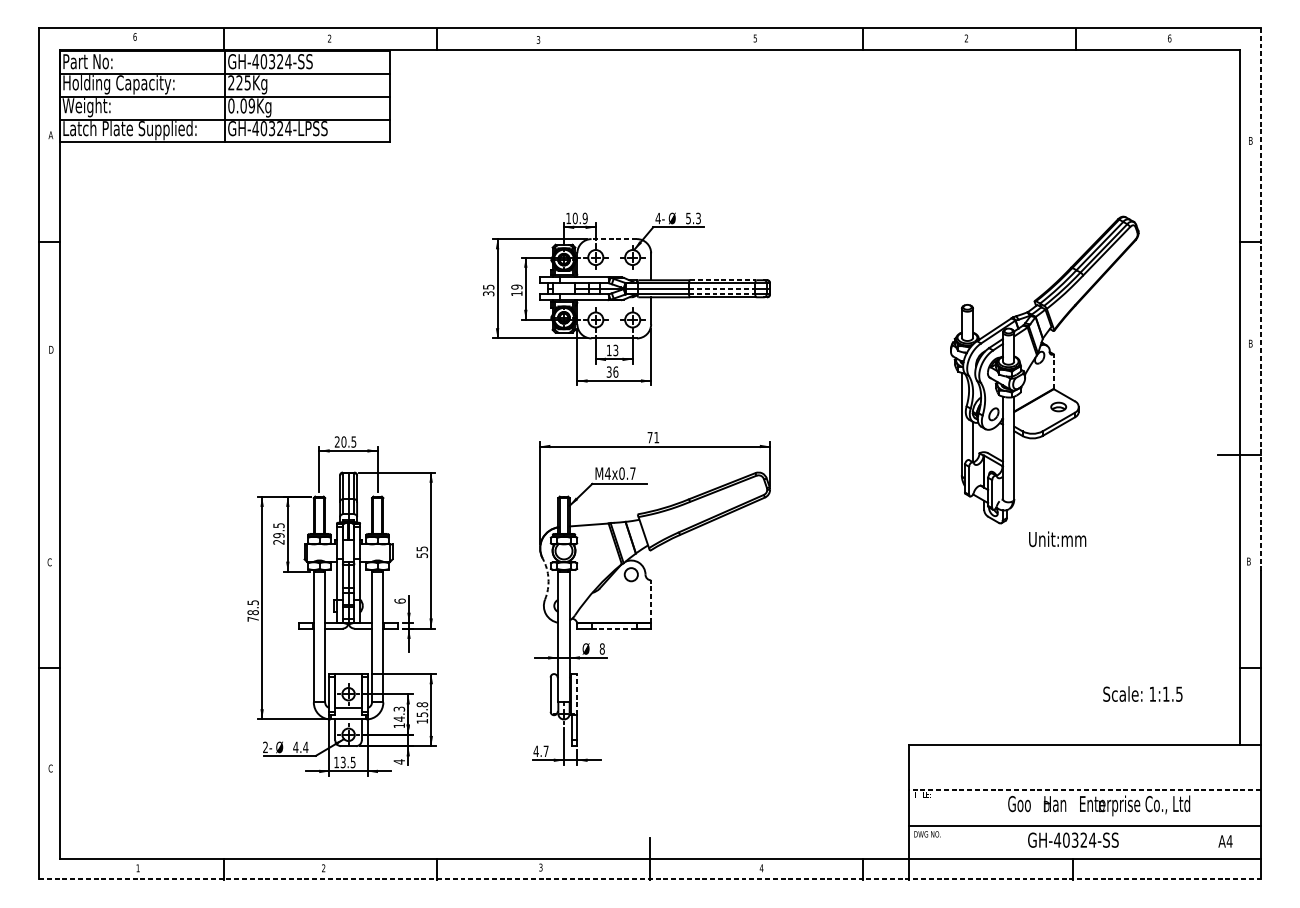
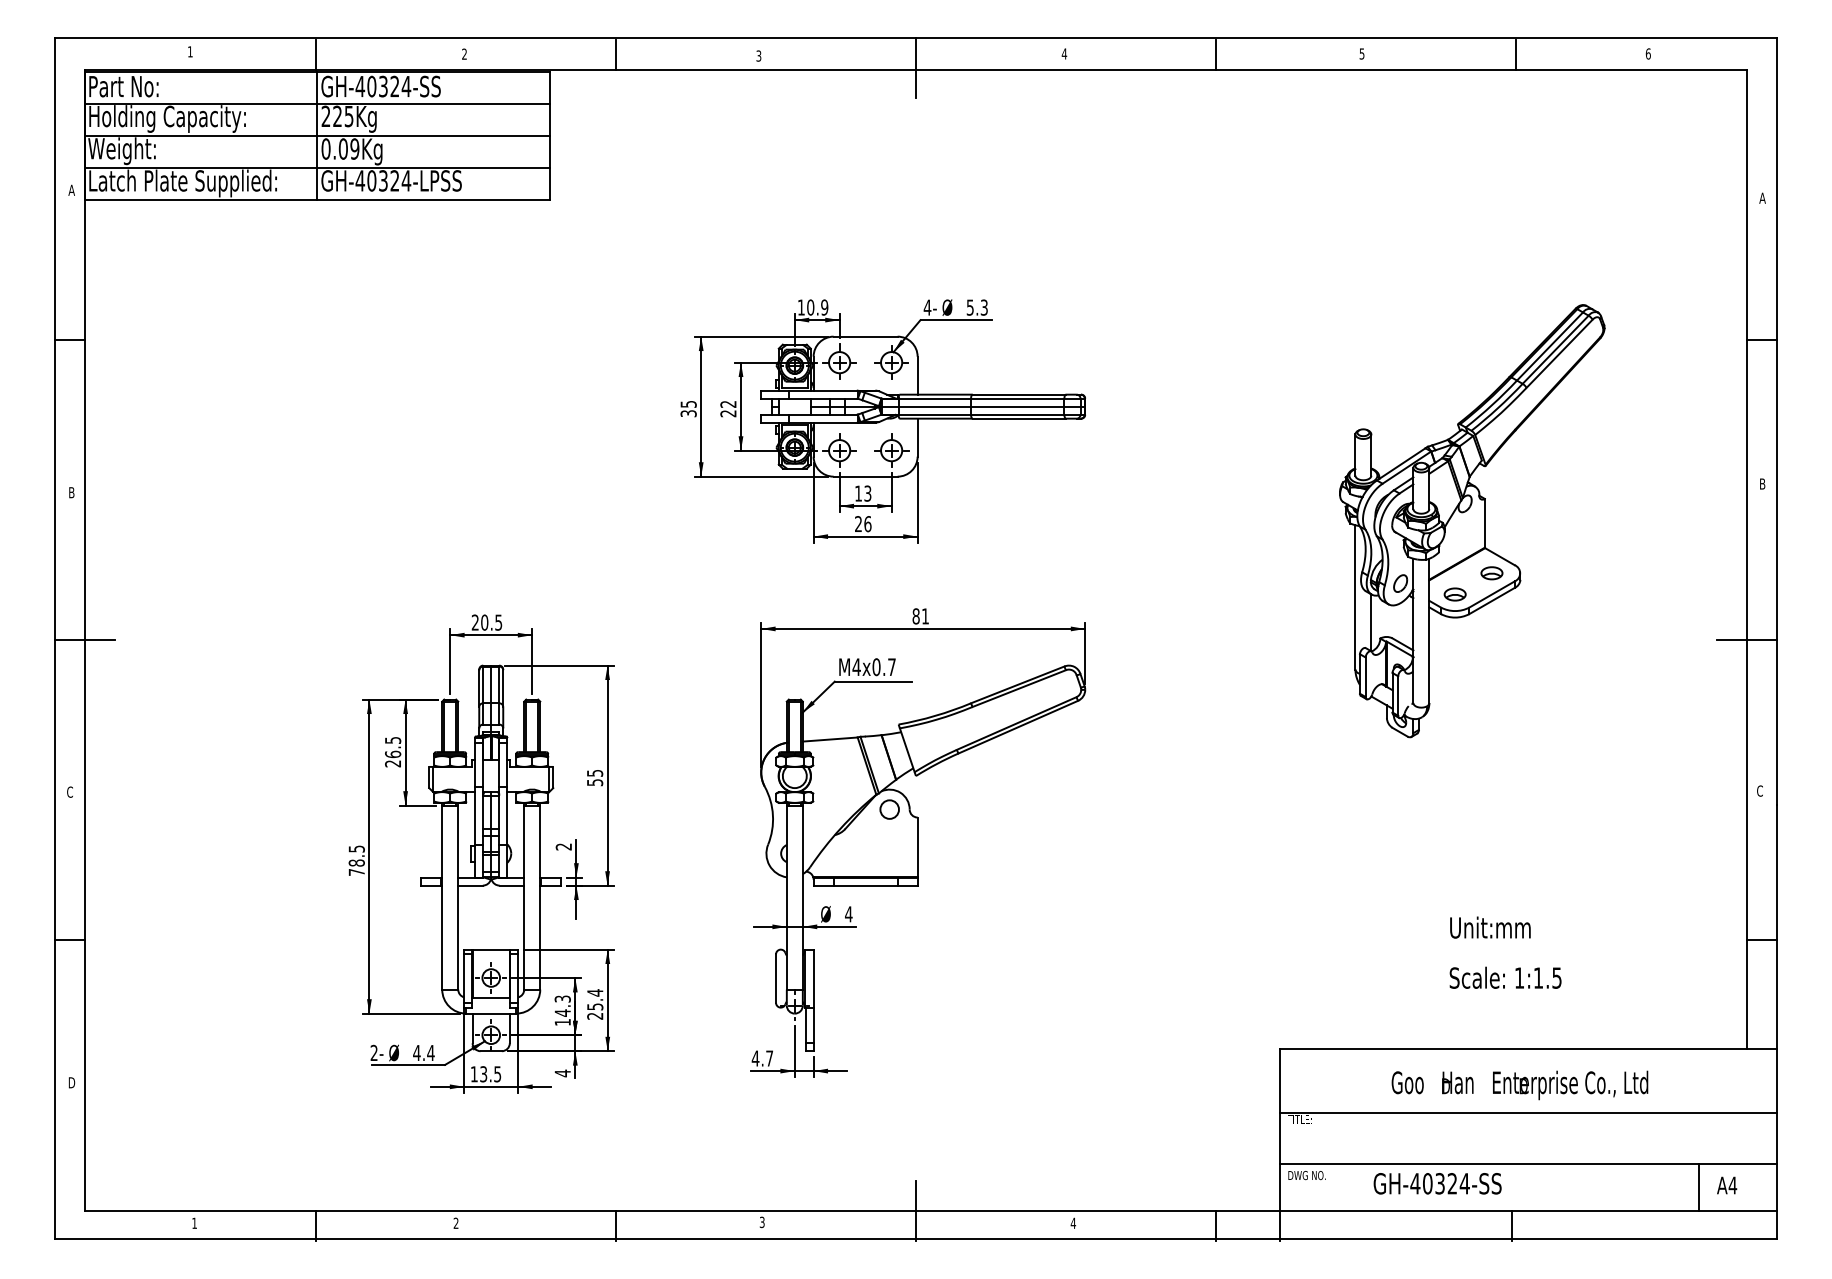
text: (134, 36) -> (189, 51), 6 -> 1
text: (755, 38) -> (1064, 53), 5 -> 4
text: (966, 38) -> (1361, 53), 2 -> 5
line: (650, 48) -> (916, 68), added
text: (1250, 140) -> (1762, 197), B -> A
line: (614, 238) -> (865, 336), dashed -> solid
line: (723, 280) -> (1019, 394), dashed -> solid
line: (722, 288) -> (1017, 406), dashed -> solid
text: (516, 290) -> (728, 408), 19 -> 22
line: (722, 294) -> (1017, 414), dashed -> solid
line: (1261, 299) -> (1777, 421), dashed -> solid
text: (51, 349) -> (72, 492), D -> B
line: (1053, 370) -> (1484, 522), dashed -> solid
text: (609, 372) -> (858, 524), 36 -> 26
part: (1032, 422) -> (1454, 594), added
text: (649, 437) -> (915, 616), 71 -> 81
line: (59, 454) -> (84, 640), added
text: (279, 535) -> (393, 754), 29.5 -> 26.5
text: (1057, 539) -> (1490, 927), moved
text: (1248, 561) -> (1759, 790), B -> C
arc: (548, 578) -> (772, 815), dashed -> solid
text: (399, 600) -> (563, 846), 6 -> 2
line: (651, 601) -> (917, 847), dashed -> solid
line: (614, 628) -> (865, 885), dashed -> solid
text: (602, 649) -> (848, 914), 8 -> 4
text: (1142, 693) -> (1505, 977), moved
line: (577, 694) -> (813, 978), dashed -> solid
text: (422, 713) -> (595, 1004), 15.8 -> 25.4
text: (50, 768) -> (71, 1082), C -> D
line: (1084, 790) -> (1528, 1113), dashed -> solid
text: (1098, 805) -> (1519, 1085), moved
text: (1073, 840) -> (1437, 1183), moved
line: (1205, 842) -> (1699, 1187), added
line: (650, 879) -> (916, 1238), dashed -> solid

